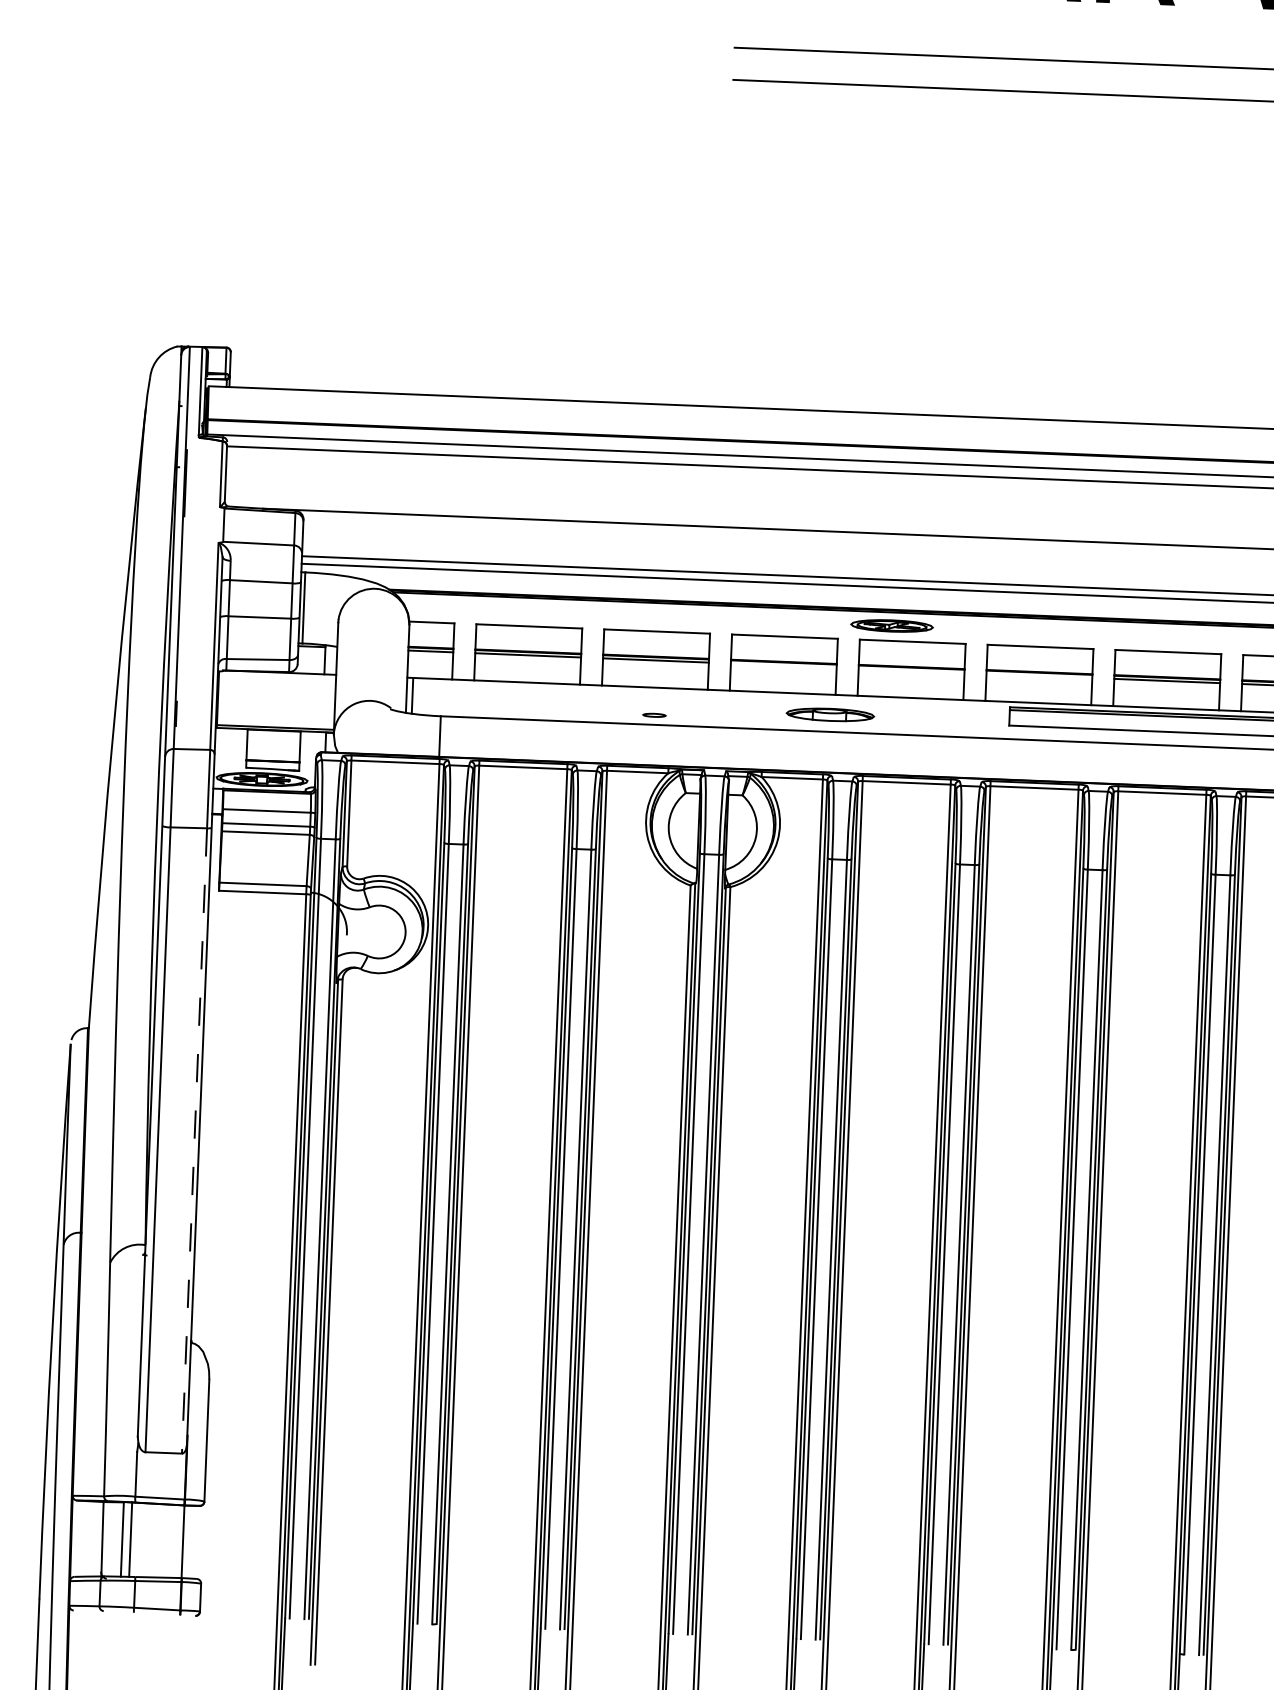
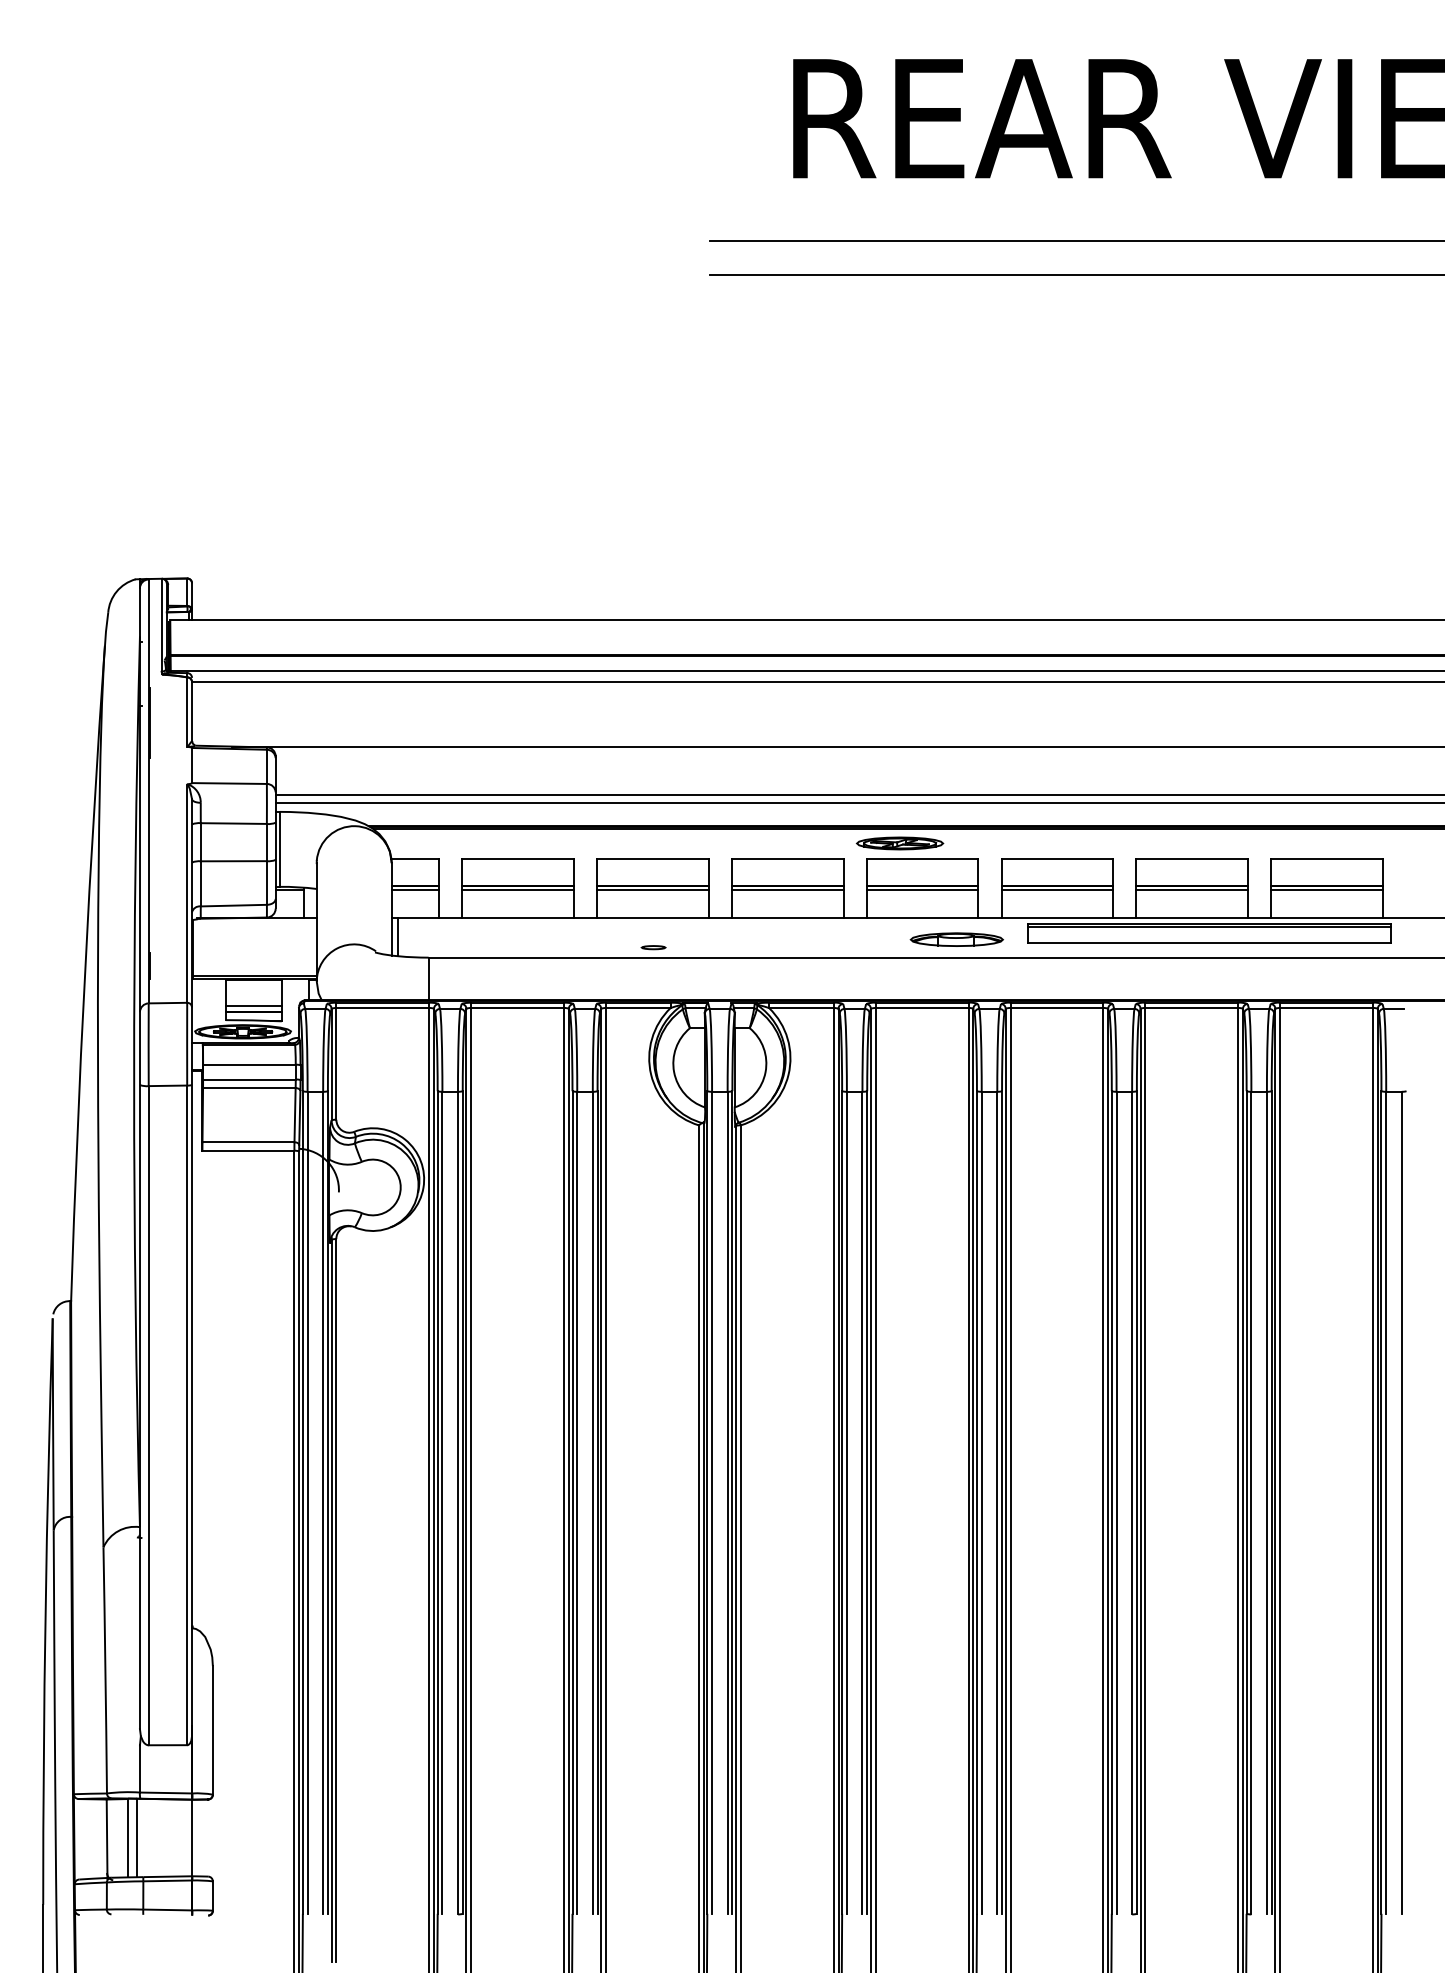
line: (783, 665) -> (787, 889), added
line: (911, 670) -> (922, 889), added
line: (1039, 675) -> (1057, 889), added
part: (830, 714) -> (956, 939), moved
line: (272, 755) -> (253, 1006), added
line: (194, 1141) -> (187, 1415), dashed -> solid

